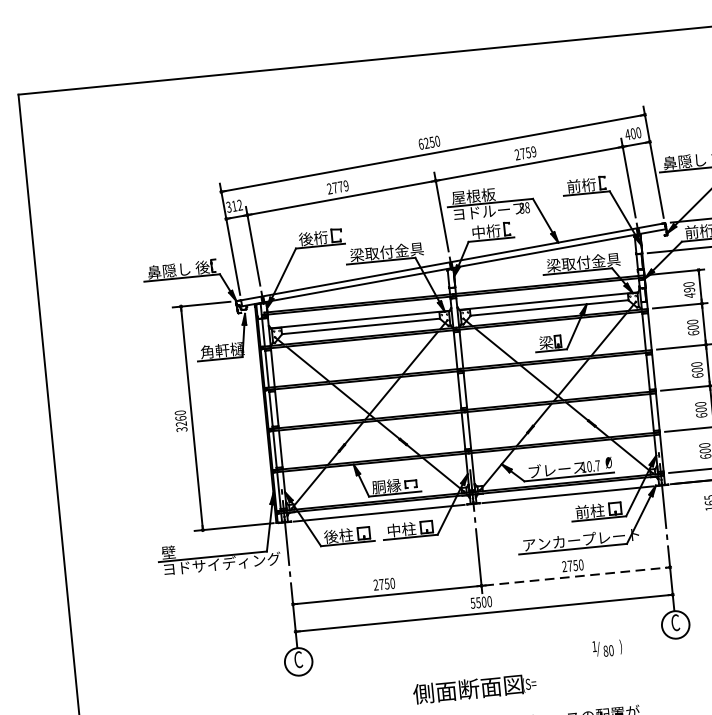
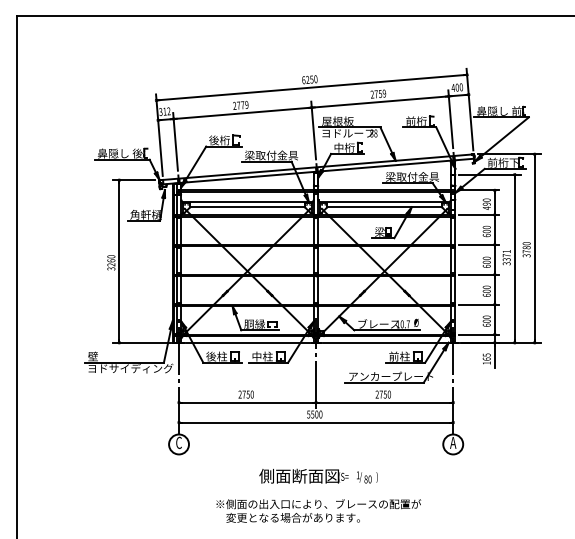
line: (575, 576) -> (384, 402), dashed -> solid
text: (675, 622) -> (453, 442), C -> A
text: (607, 648) -> (367, 477), moved

